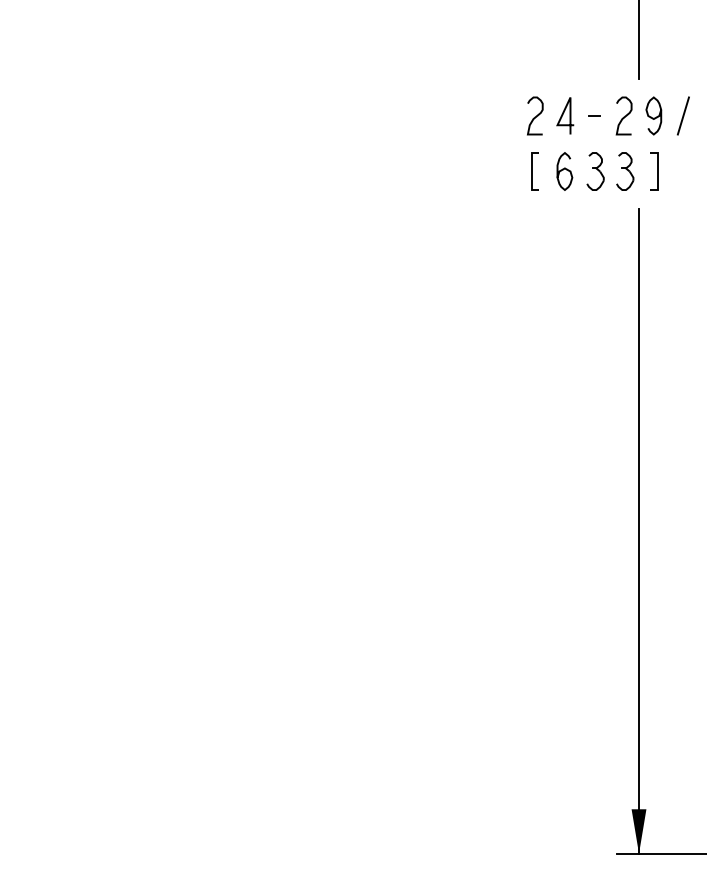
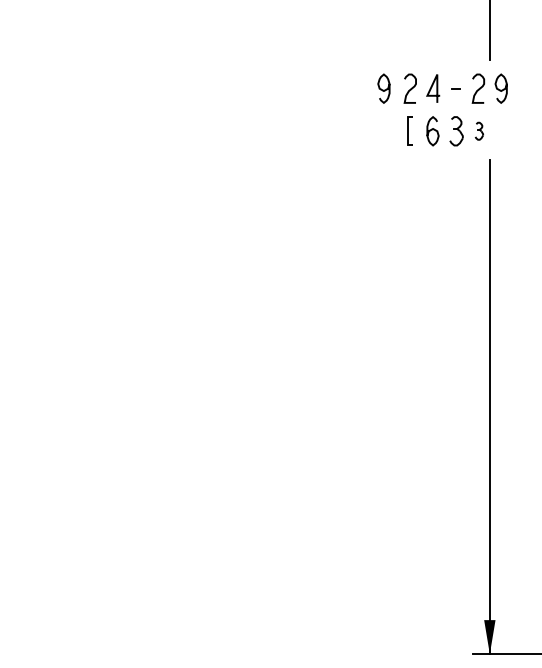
line: (682, 115) -> (523, 88), removed
curve: (500, 117) -> (383, 89), added
part: (625, 171) -> (479, 131), size x0.6
line: (657, 171) -> (504, 131), removed

